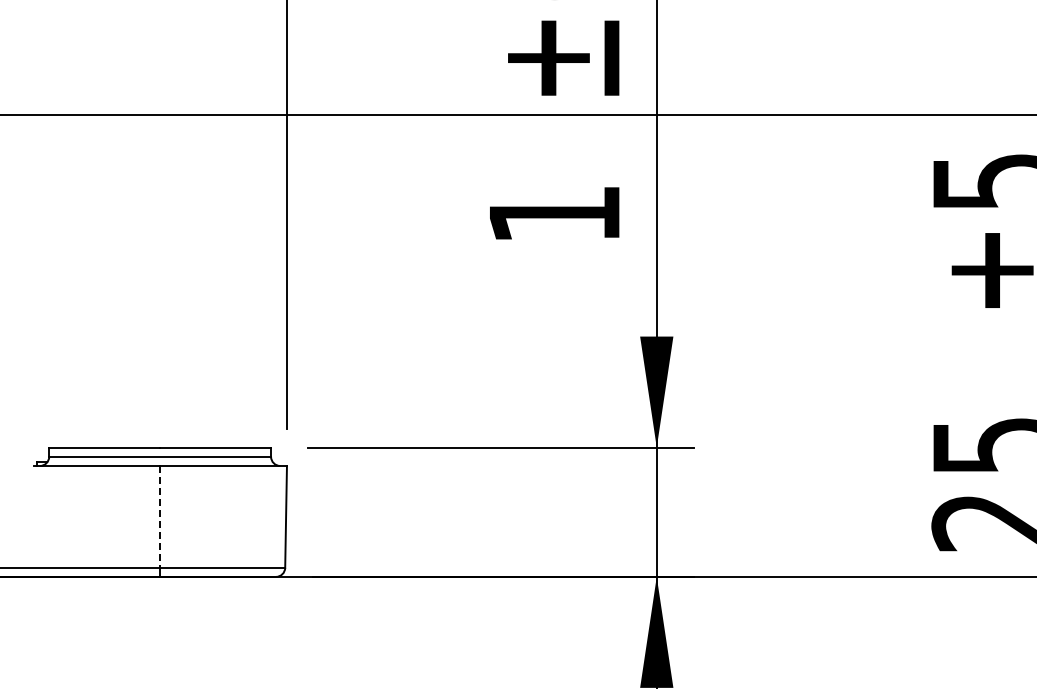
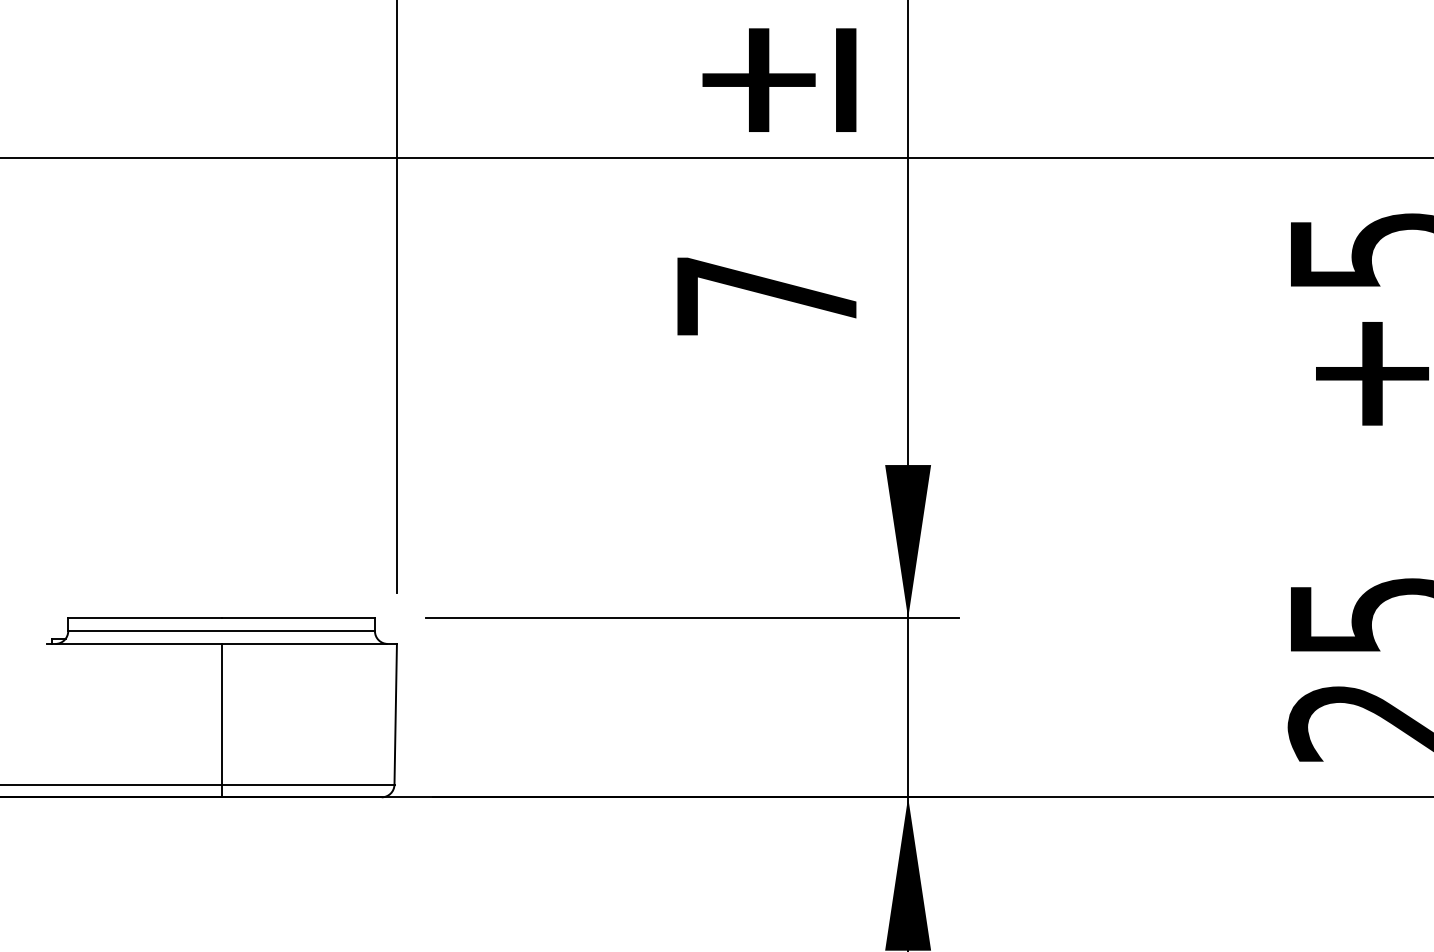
text: (554, 214) -> (766, 296), 1 -> 7
line: (160, 516) -> (222, 713), dashed -> solid

